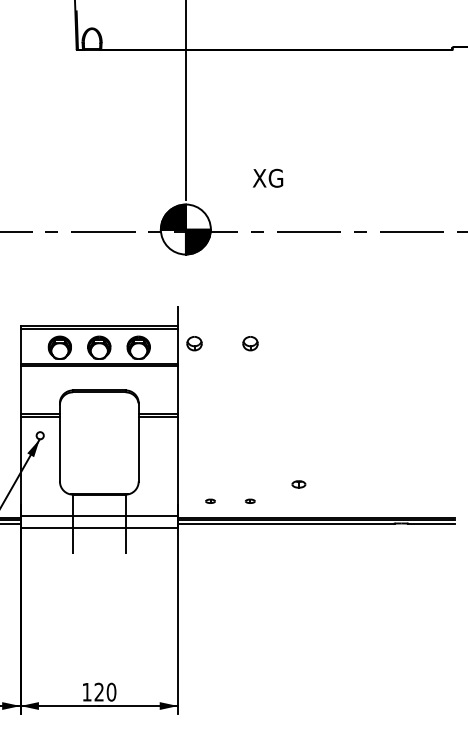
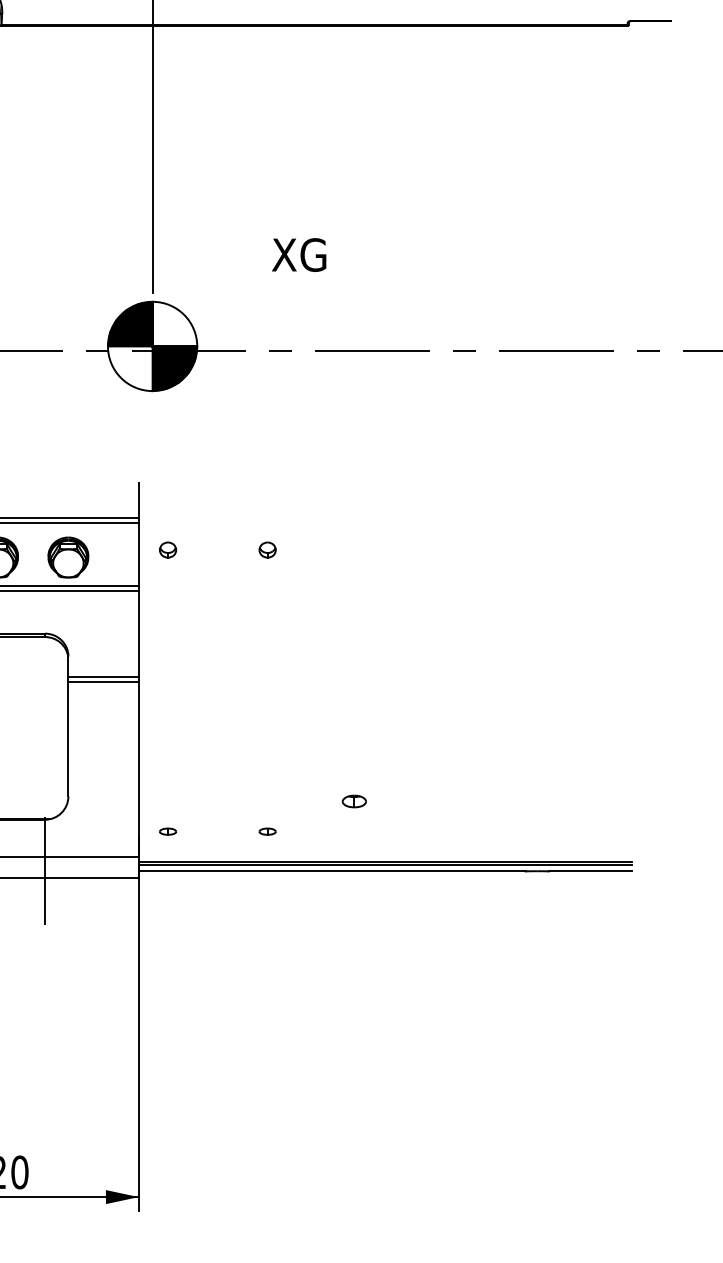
part: (194, 343) -> (168, 549), size x0.62
part: (249, 343) -> (266, 549), size x0.62
part: (210, 500) -> (168, 830), moved

